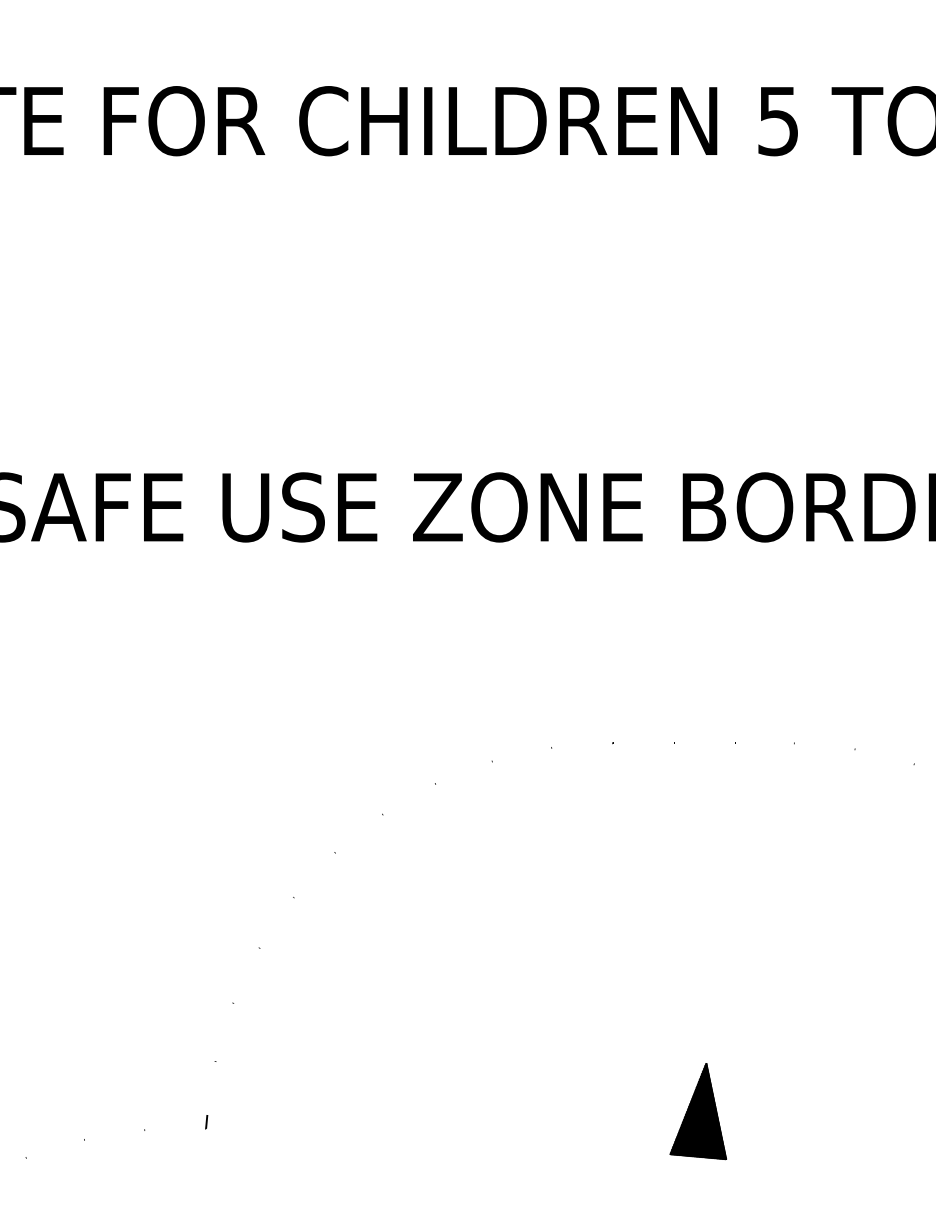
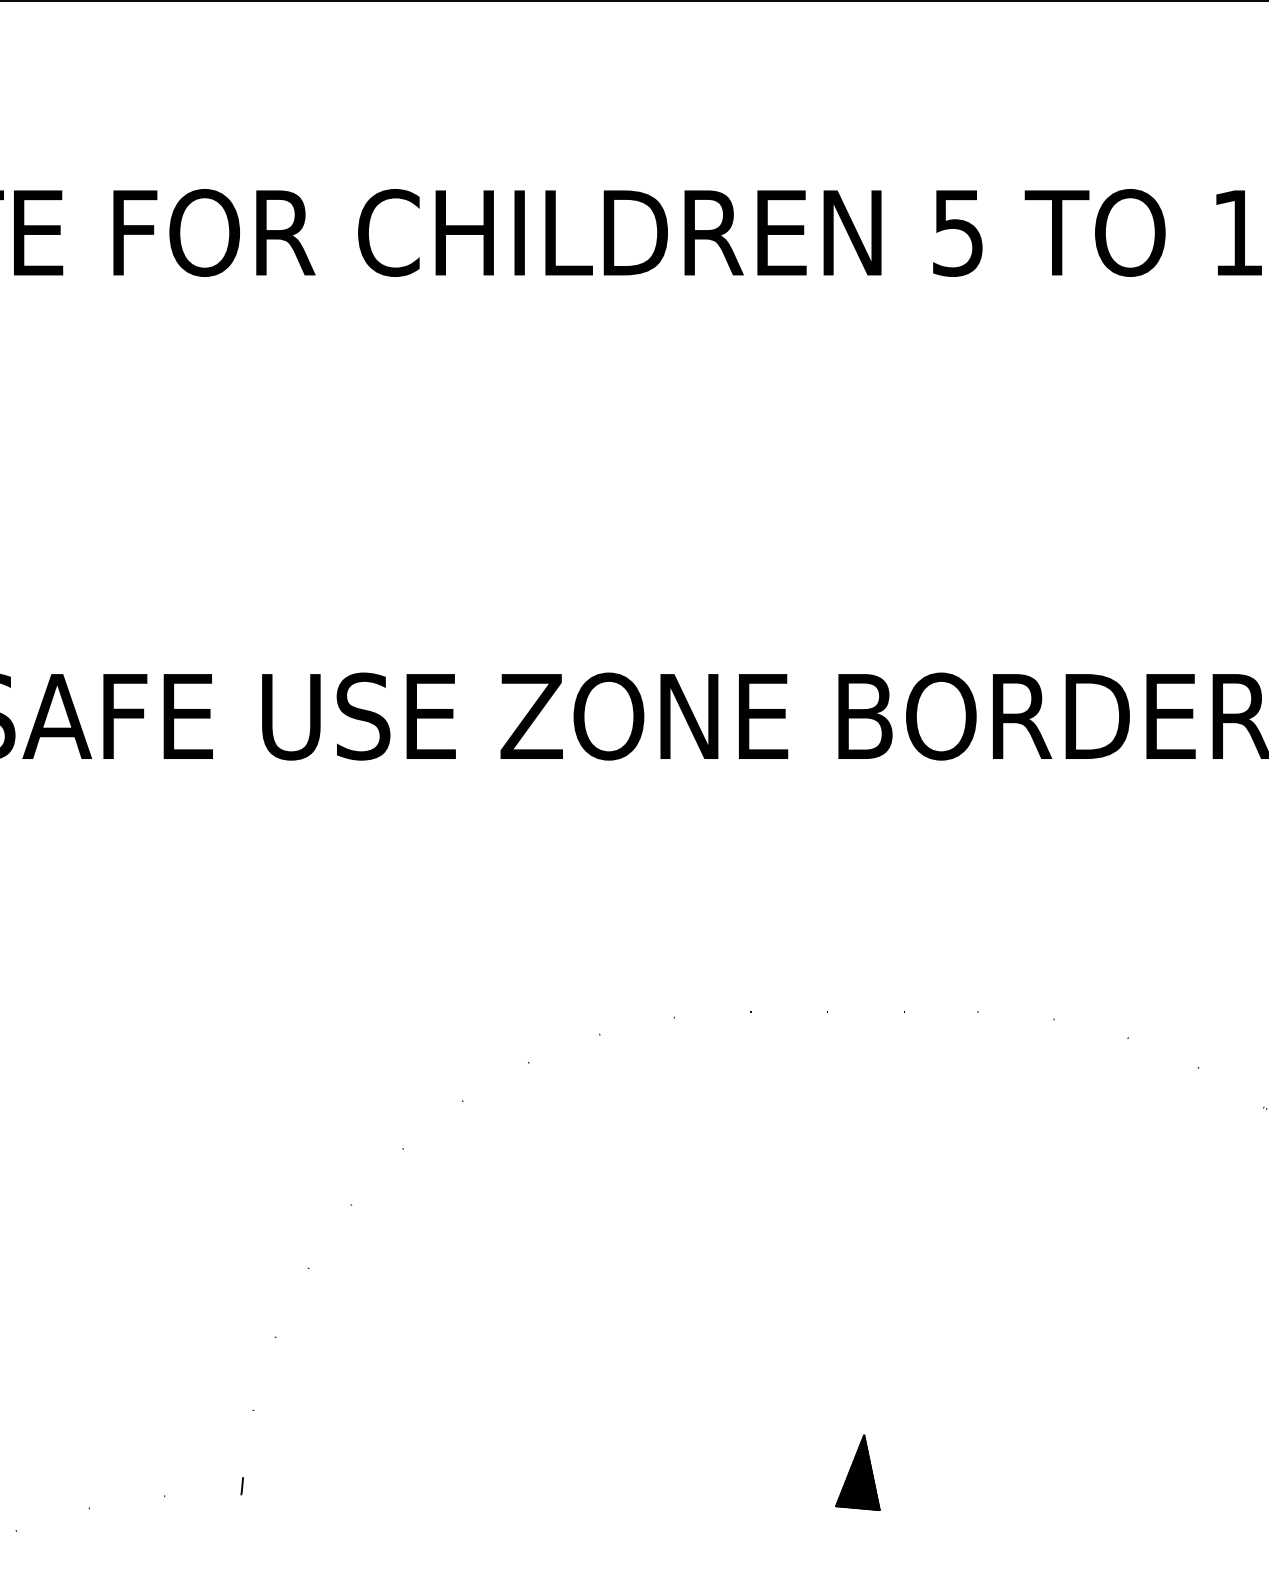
part: (698, 1111) -> (857, 1472), size x0.62

